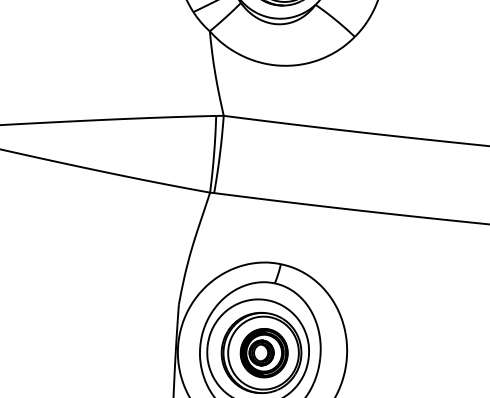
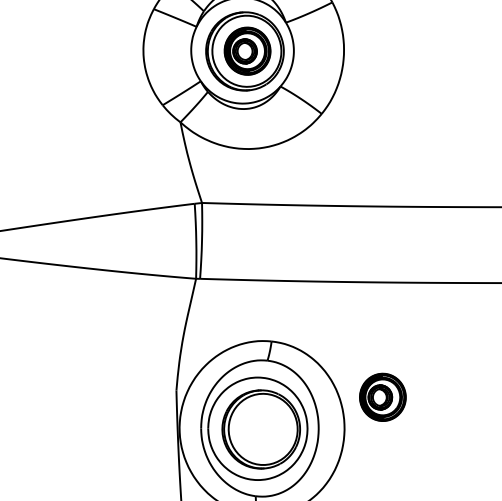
part: (263, 352) -> (382, 396), moved

